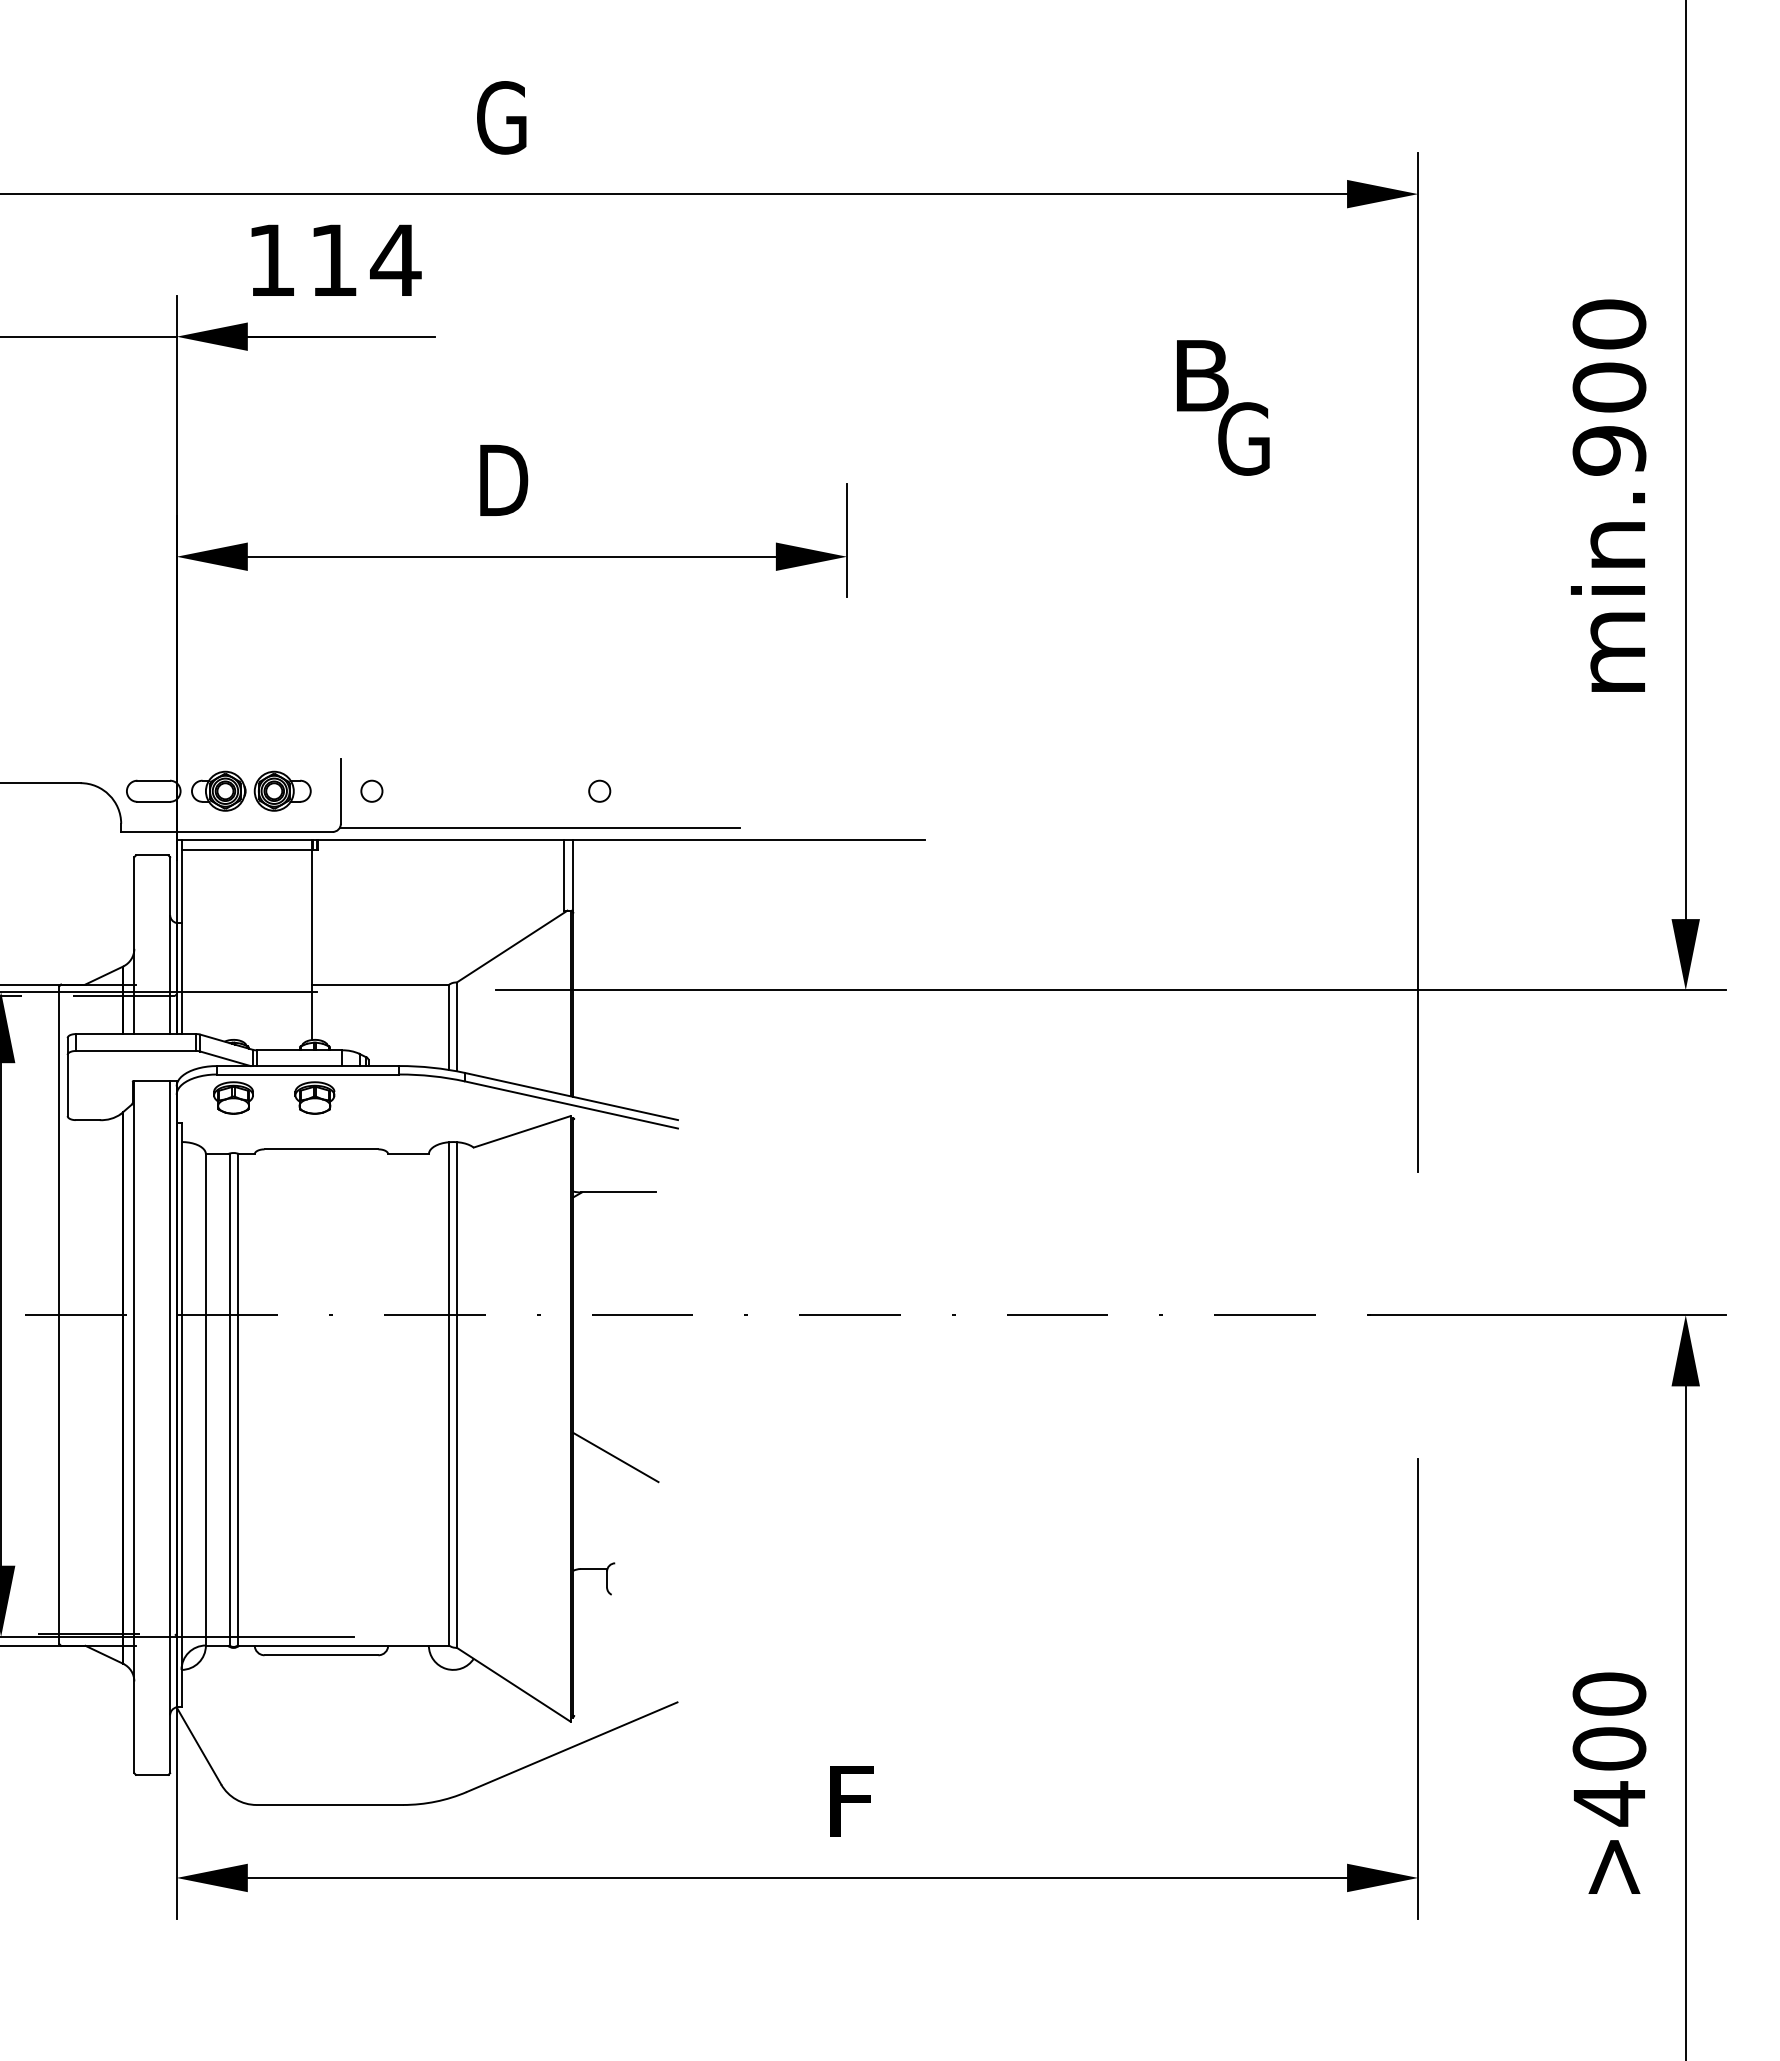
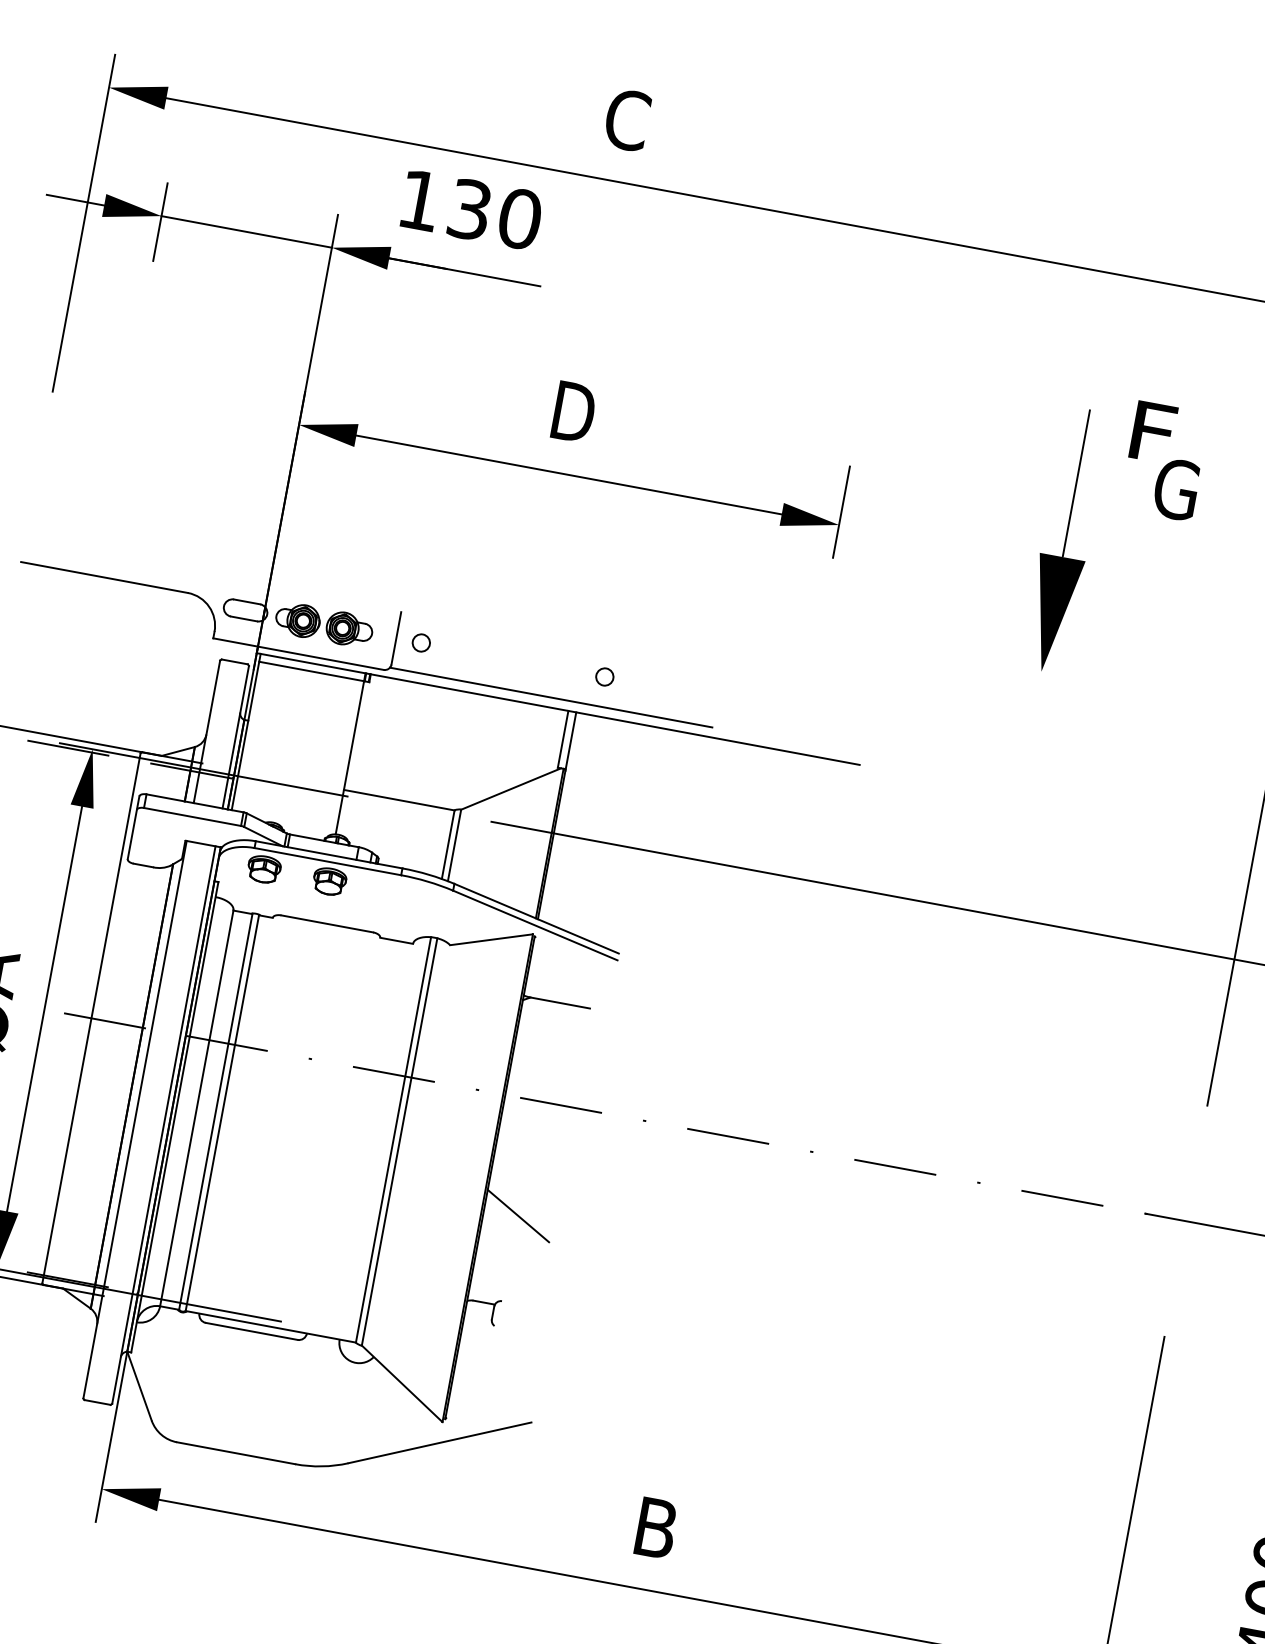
text: (502, 117) -> (627, 119), G -> C
text: (365, 260) -> (495, 214), 114 -> 130
text: (1202, 375) -> (1152, 432), B -> F
part: (1122, 524) -> (1065, 540), added
text: (850, 1801) -> (656, 1528), F -> B

